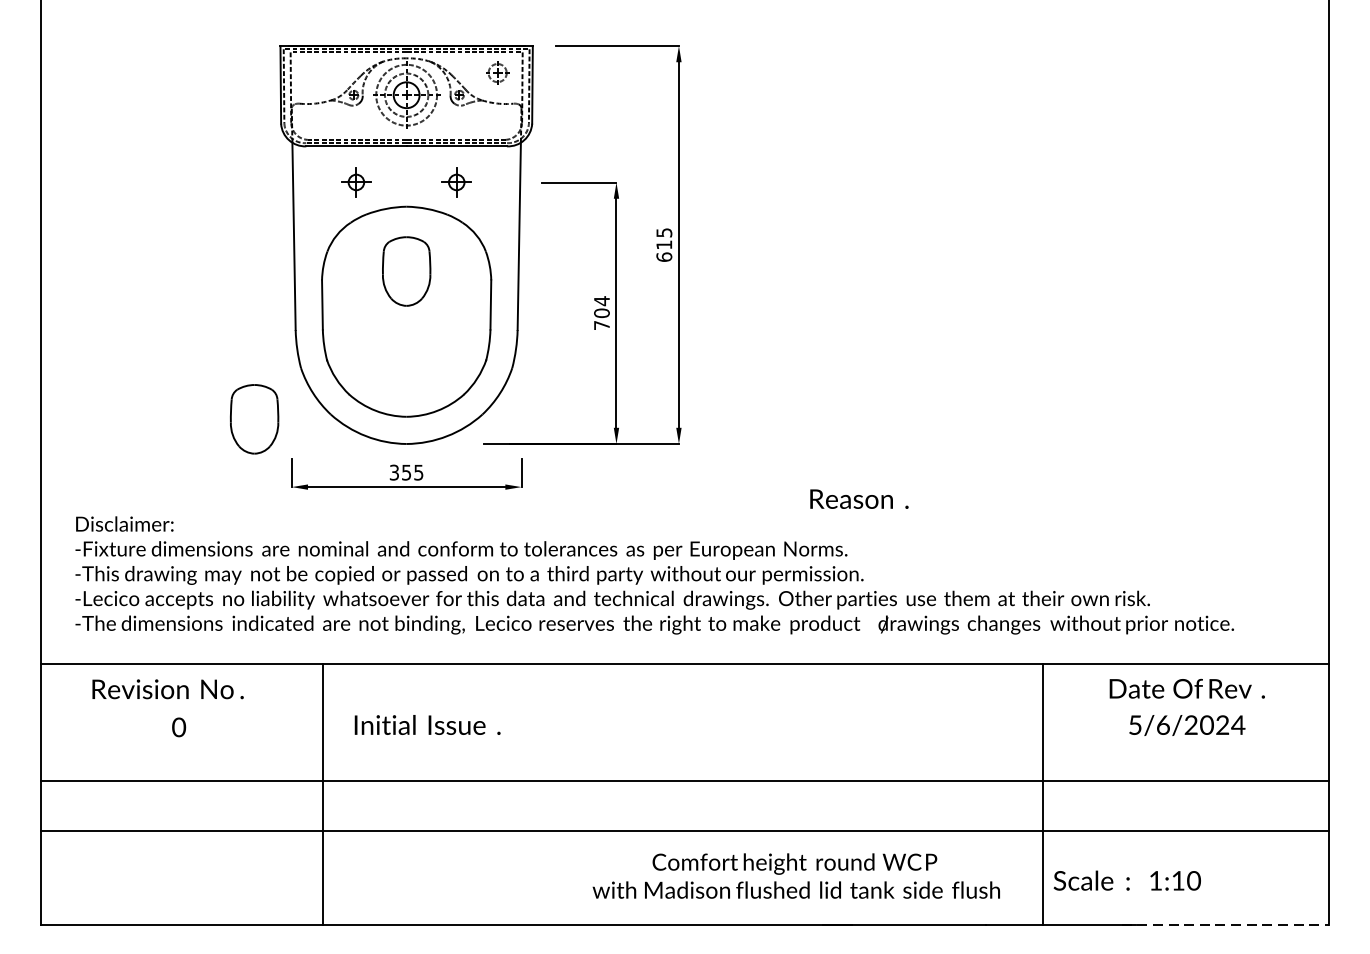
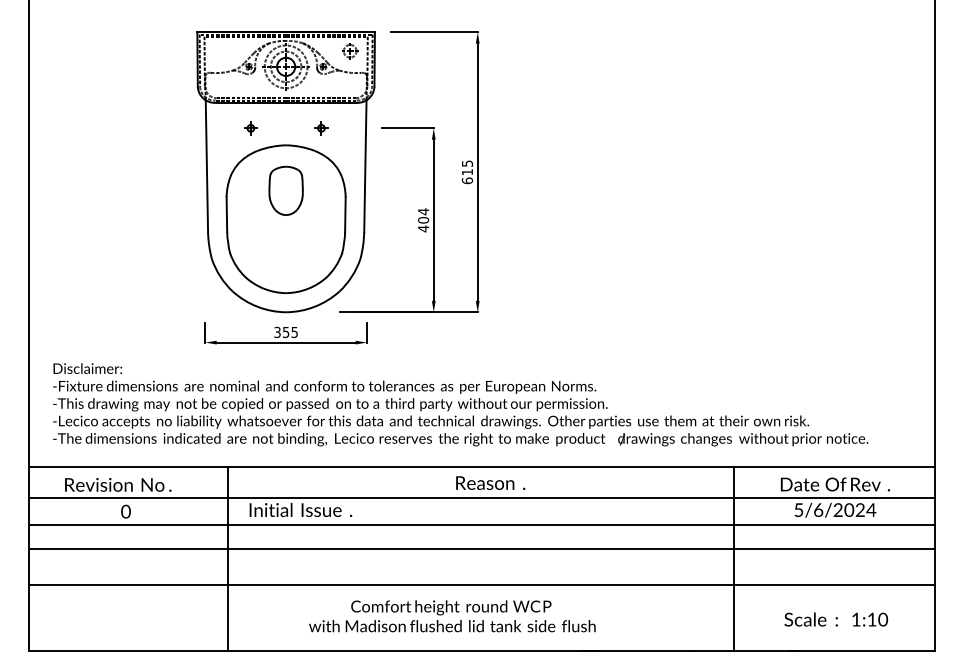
part: (355, 182) -> (250, 128), size x0.62
part: (456, 182) -> (321, 128), size x0.62
text: (601, 324) -> (423, 228), 704 -> 404
part: (253, 418) -> (178, 294), removed
text: (859, 498) -> (490, 482), moved
line: (684, 708) -> (481, 498), added
line: (684, 747) -> (481, 525), added
text: (796, 876) -> (452, 616), moved
text: (1127, 880) -> (836, 619), moved
line: (1225, 924) -> (862, 650), dashed -> solid

